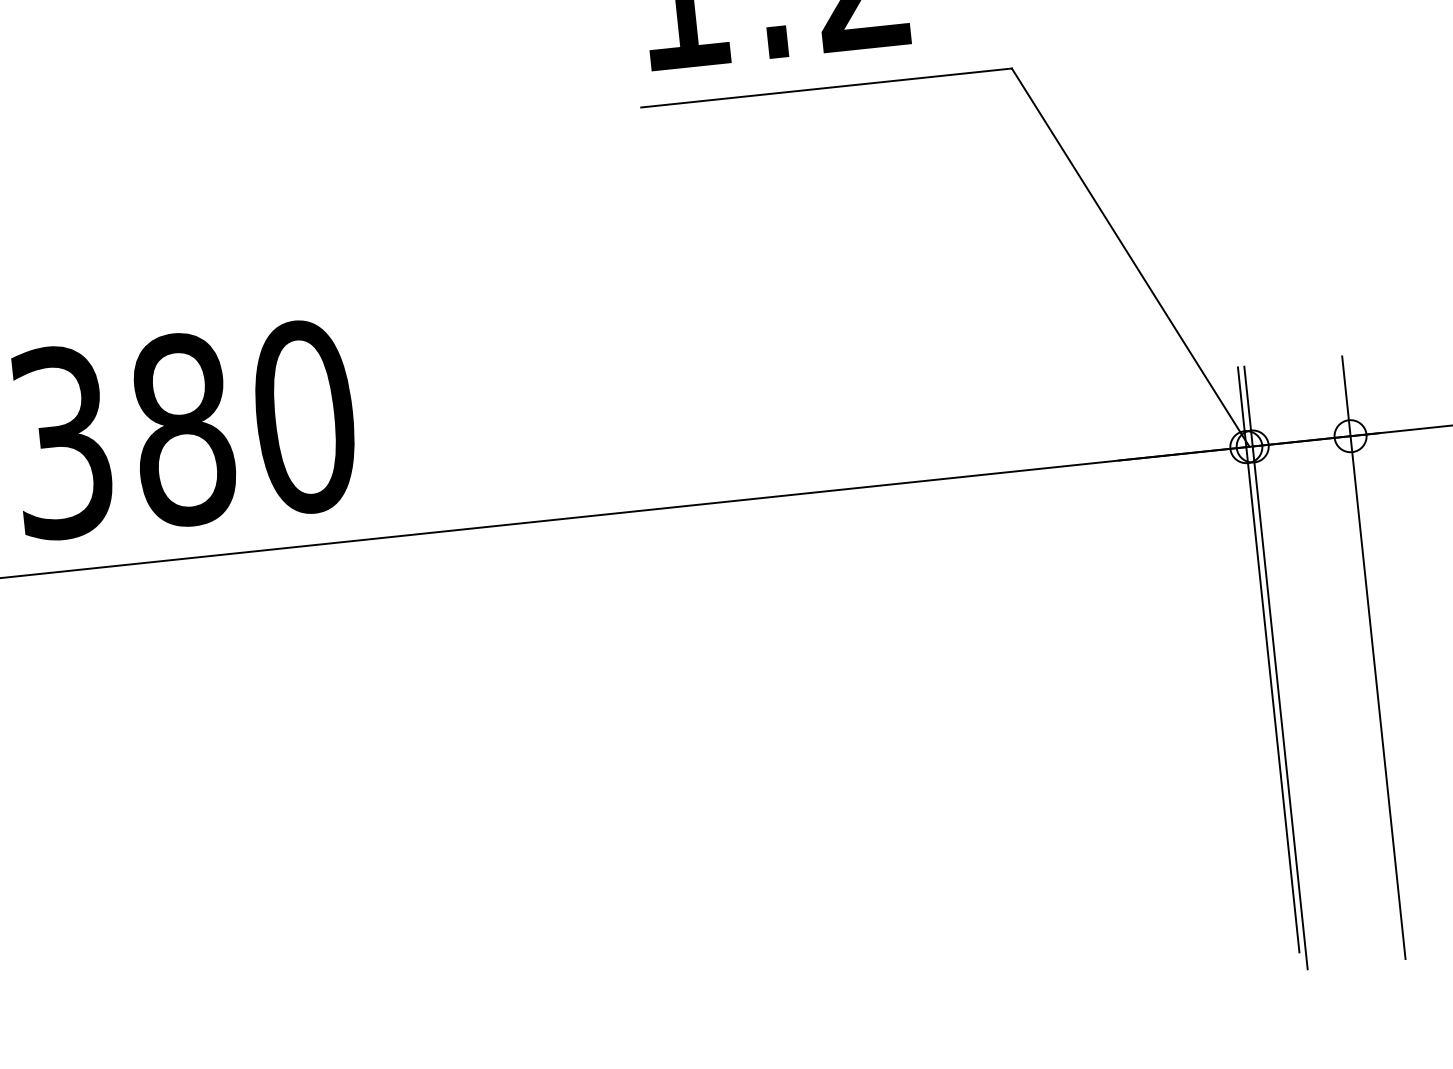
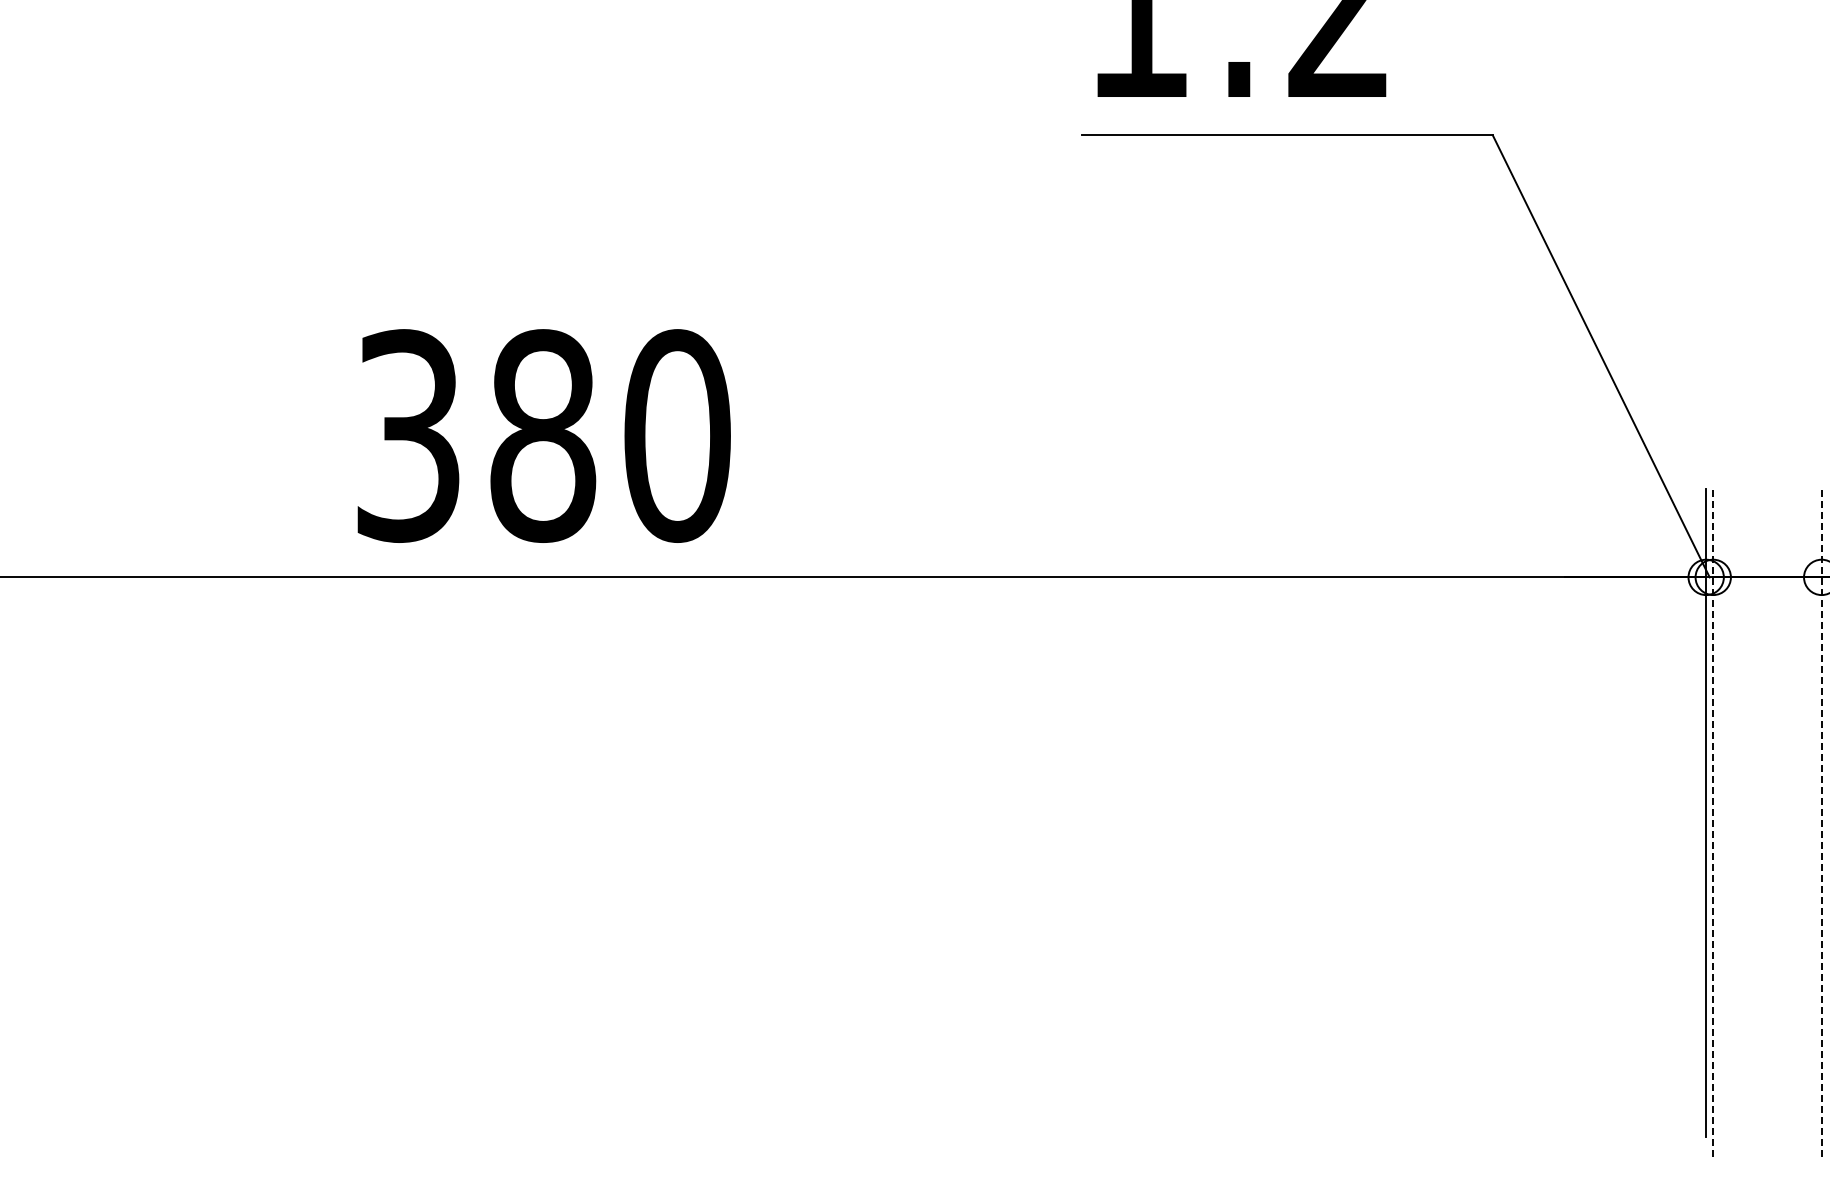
line: (1373, 657) -> (1821, 822), solid -> dashed
line: (1276, 667) -> (1713, 822), solid -> dashed

